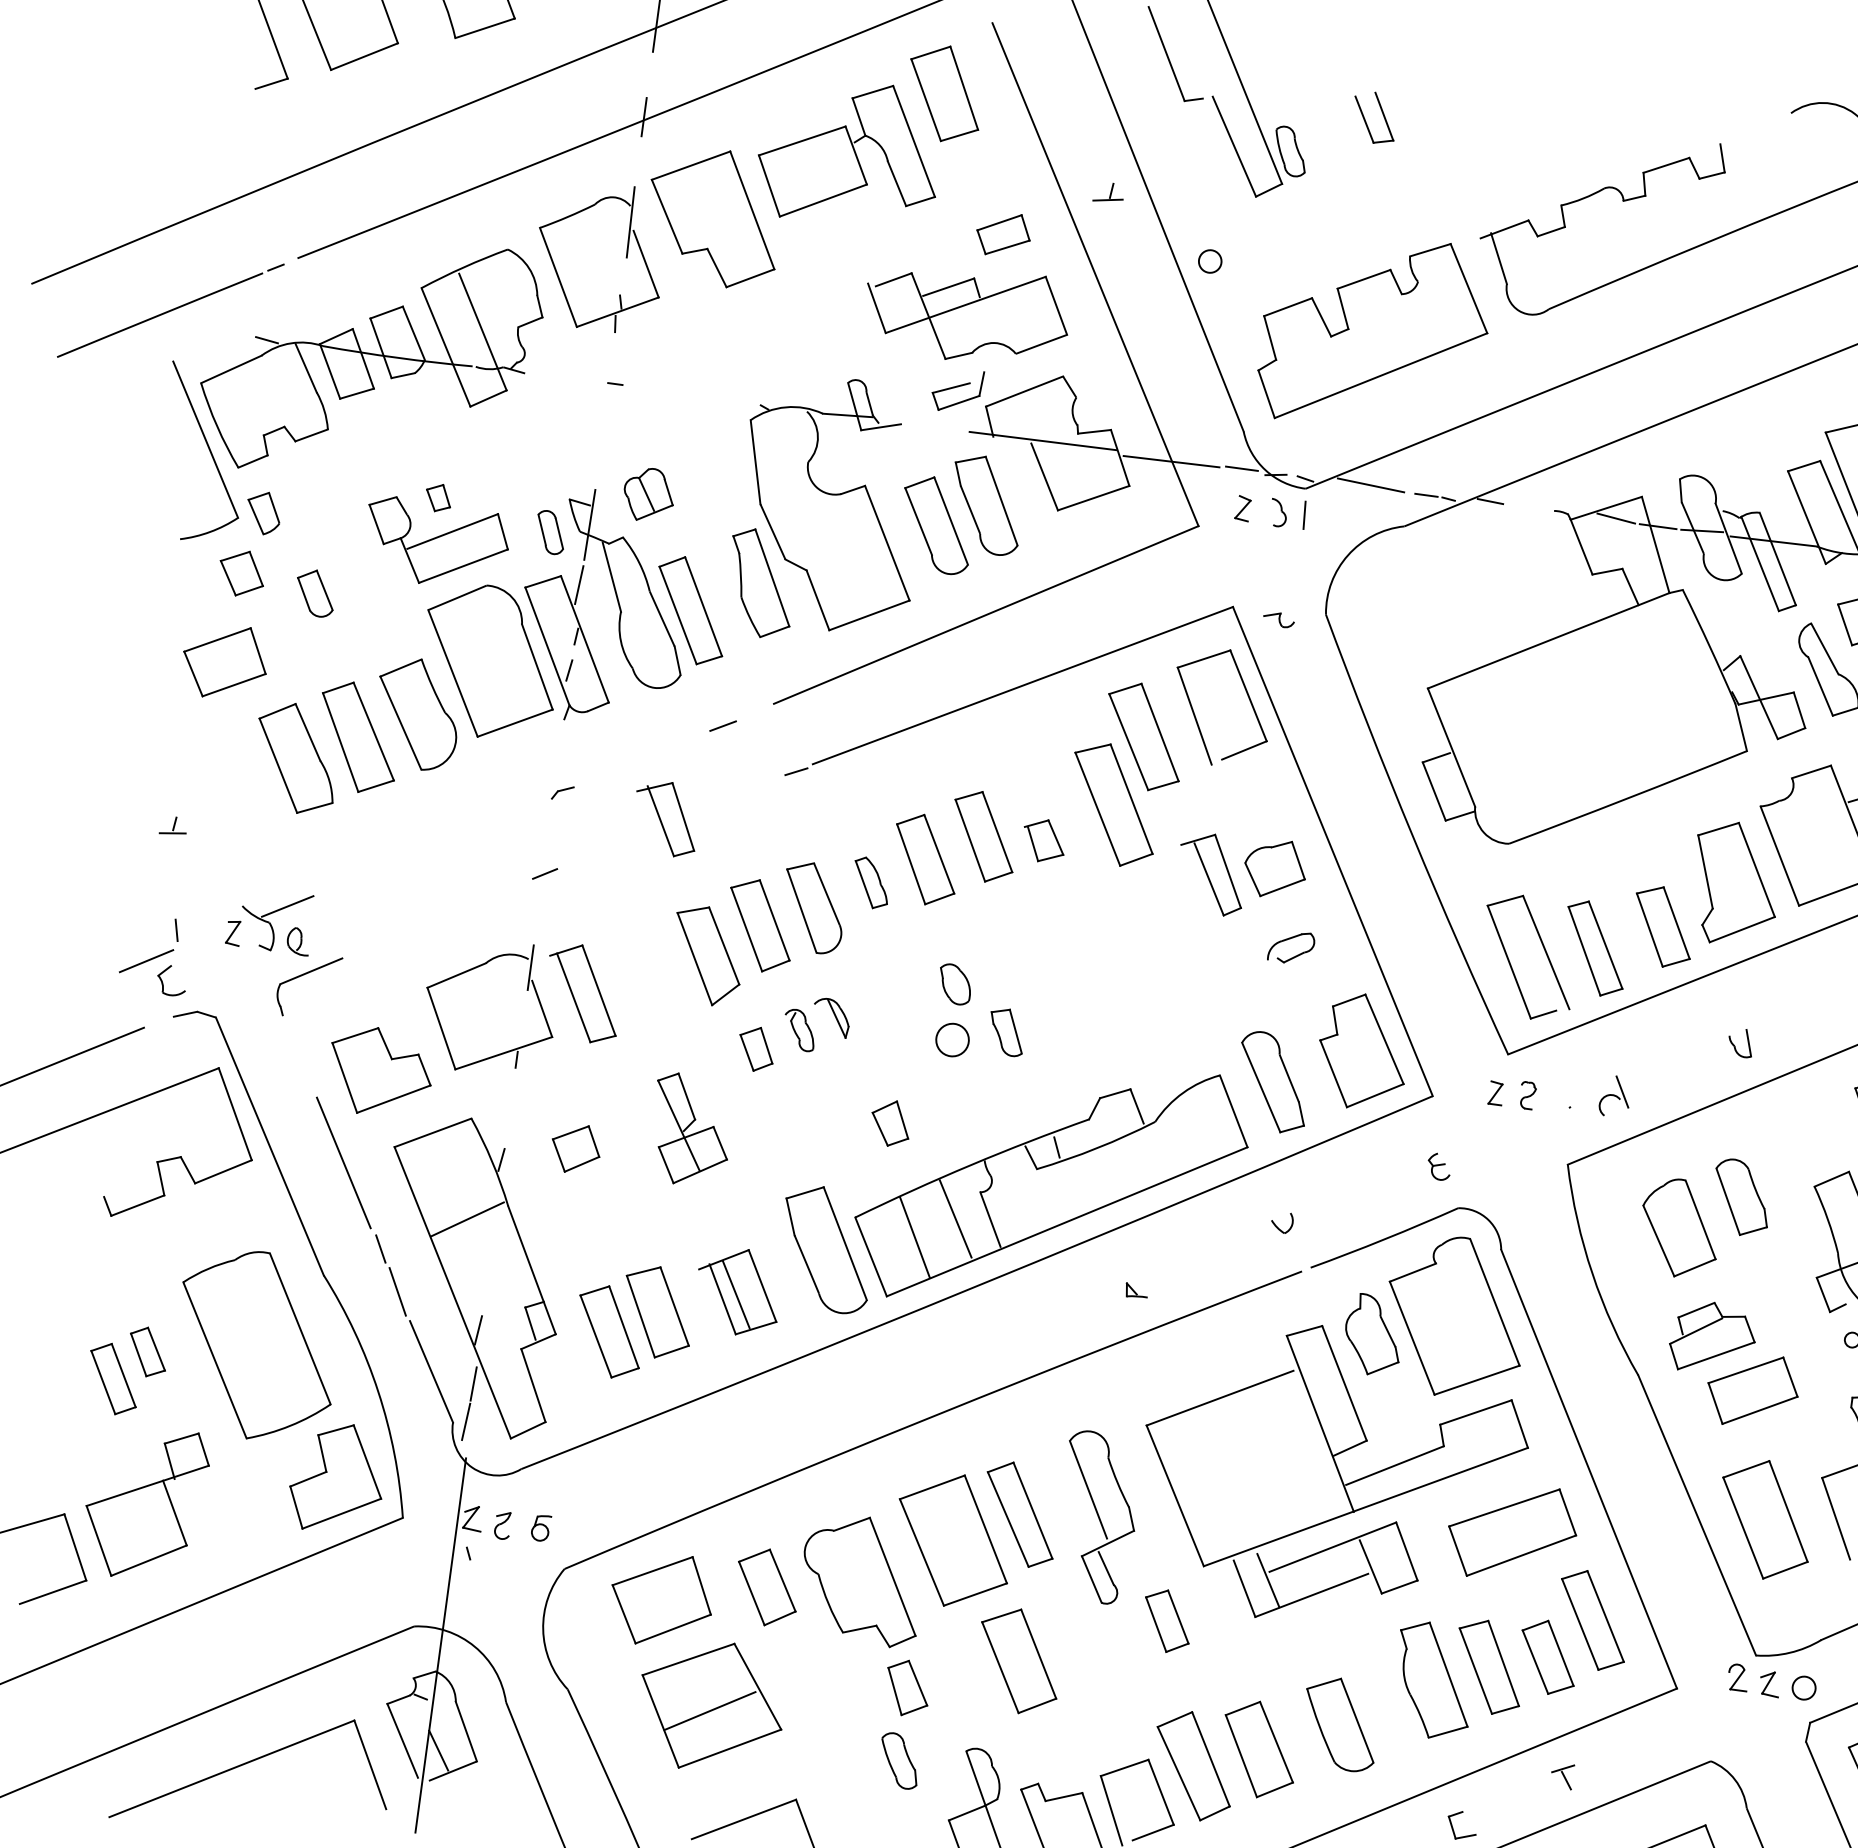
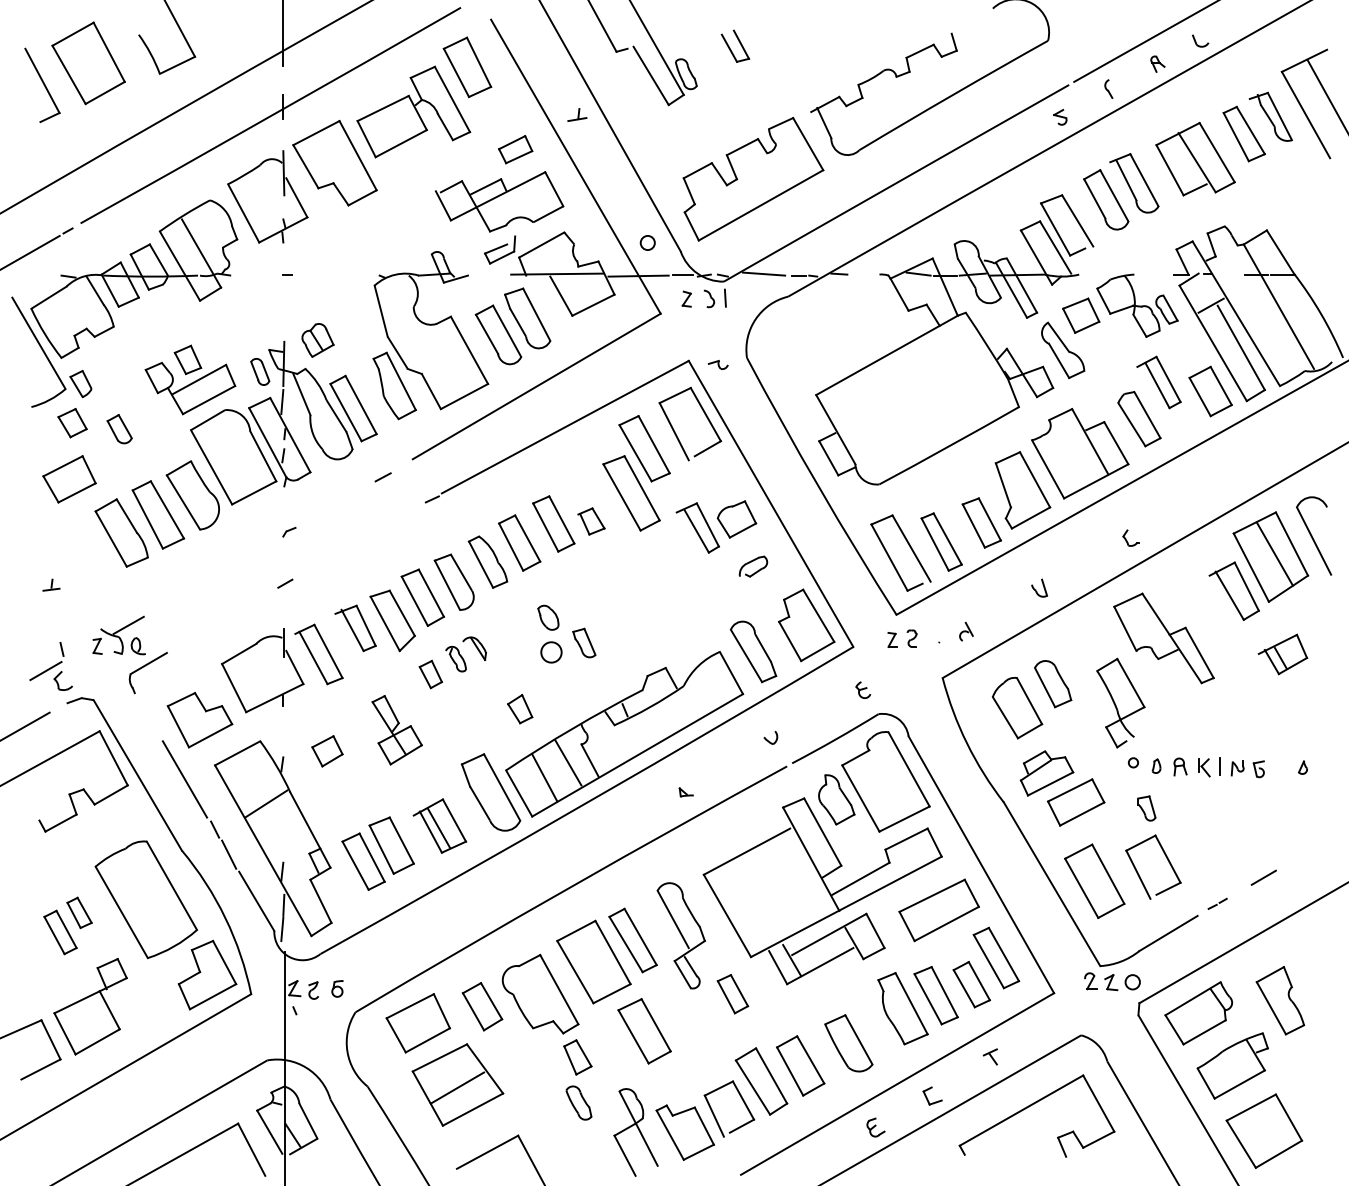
circle: (1209, 260) -> (647, 242), moved
part: (437, 497) -> (187, 359), size x1.67
part: (665, 818) -> (355, 628), moved
part: (870, 882) -> (487, 561), size x1.67
part: (1615, 1095) -> (966, 631), size x0.71

